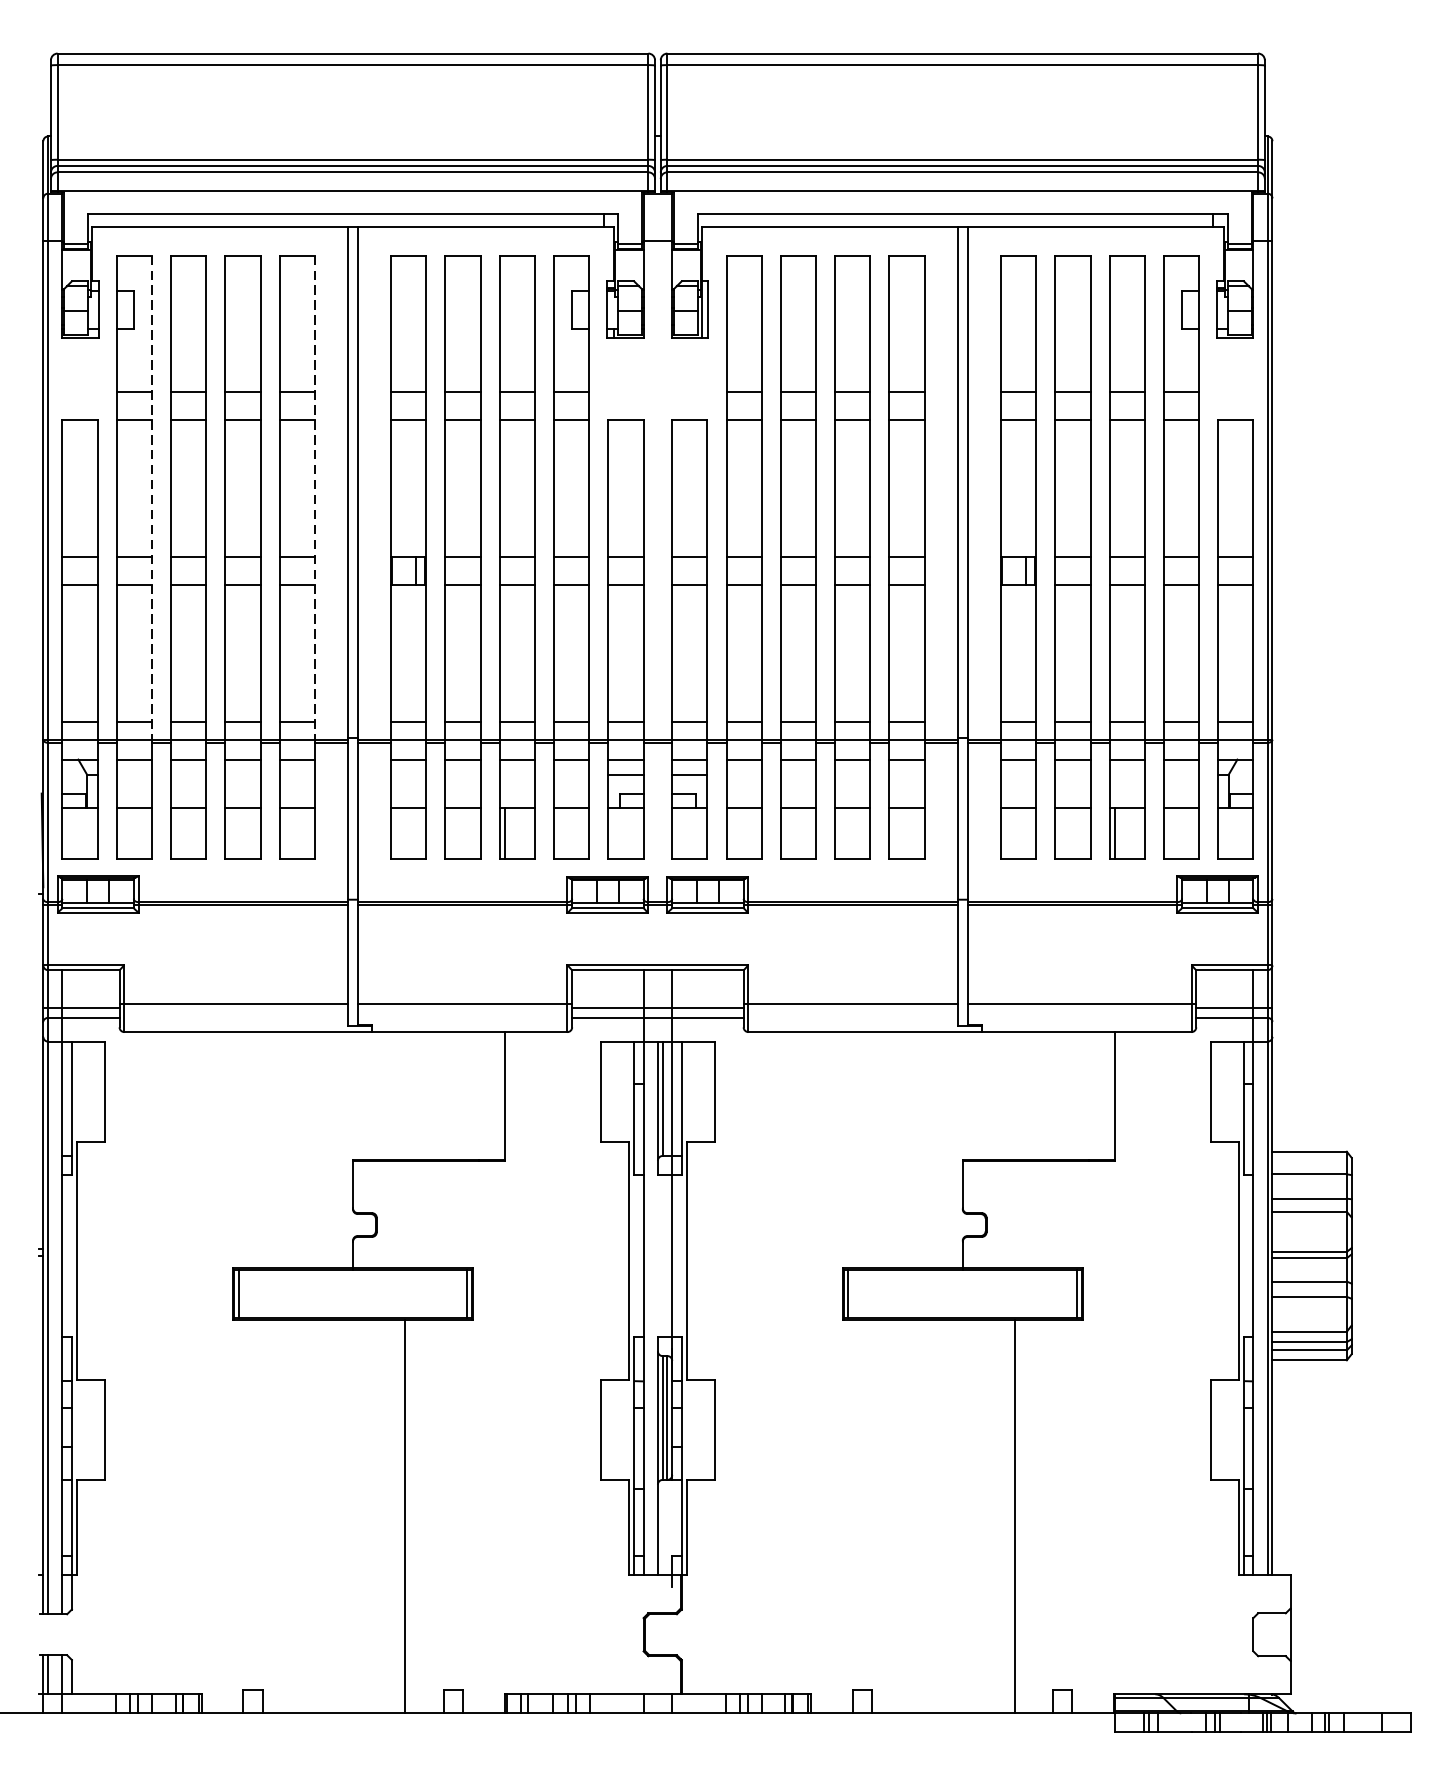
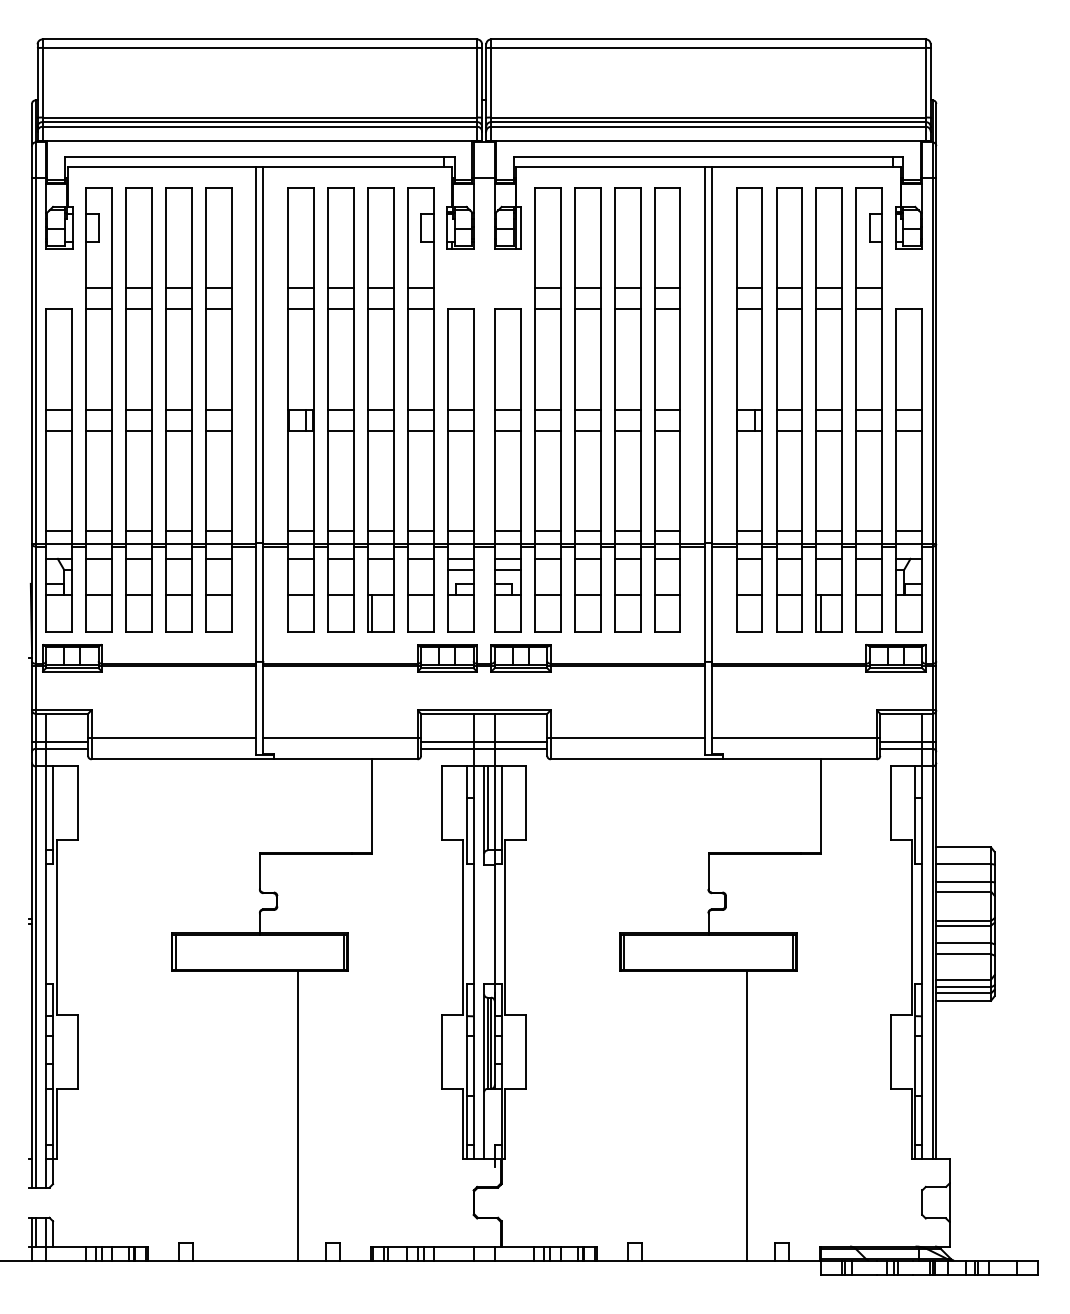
line: (151, 498) -> (111, 366), dashed -> solid
line: (314, 498) -> (231, 366), dashed -> solid

